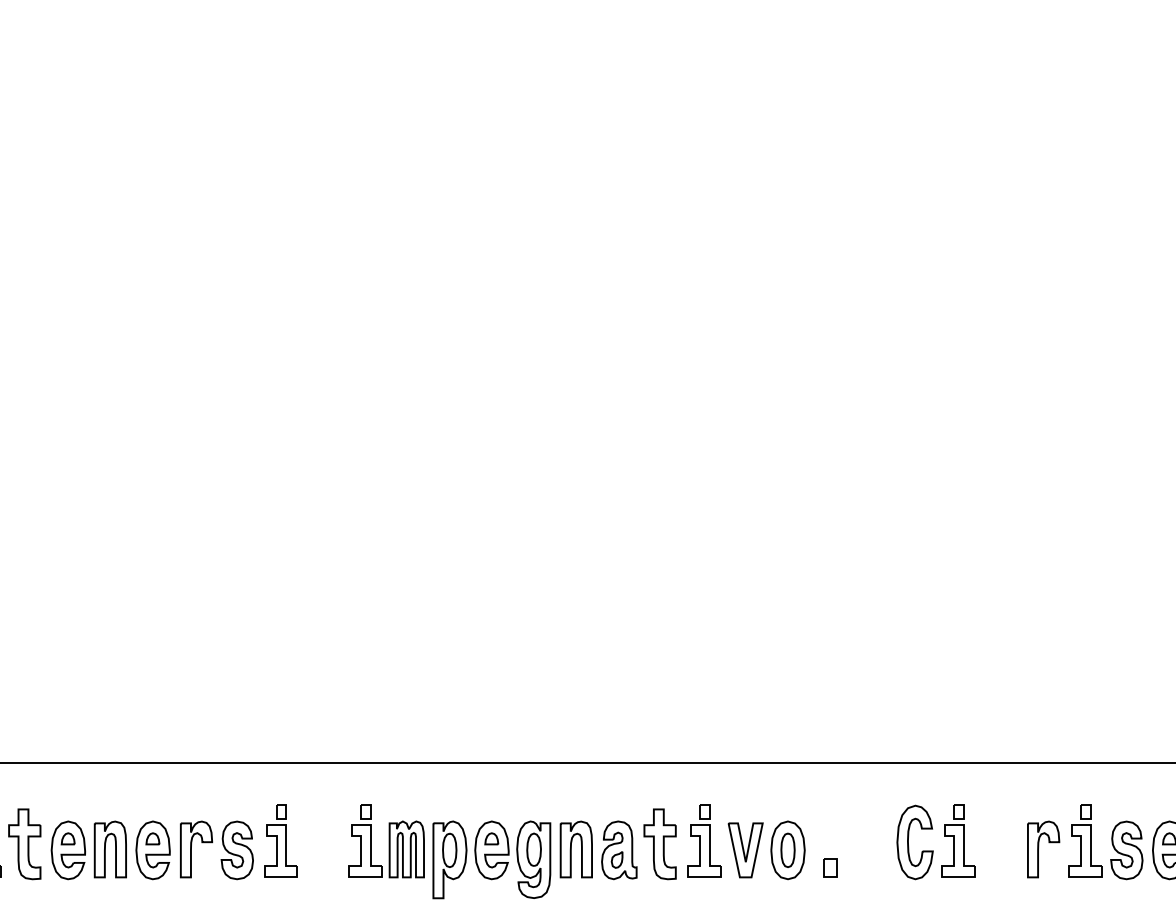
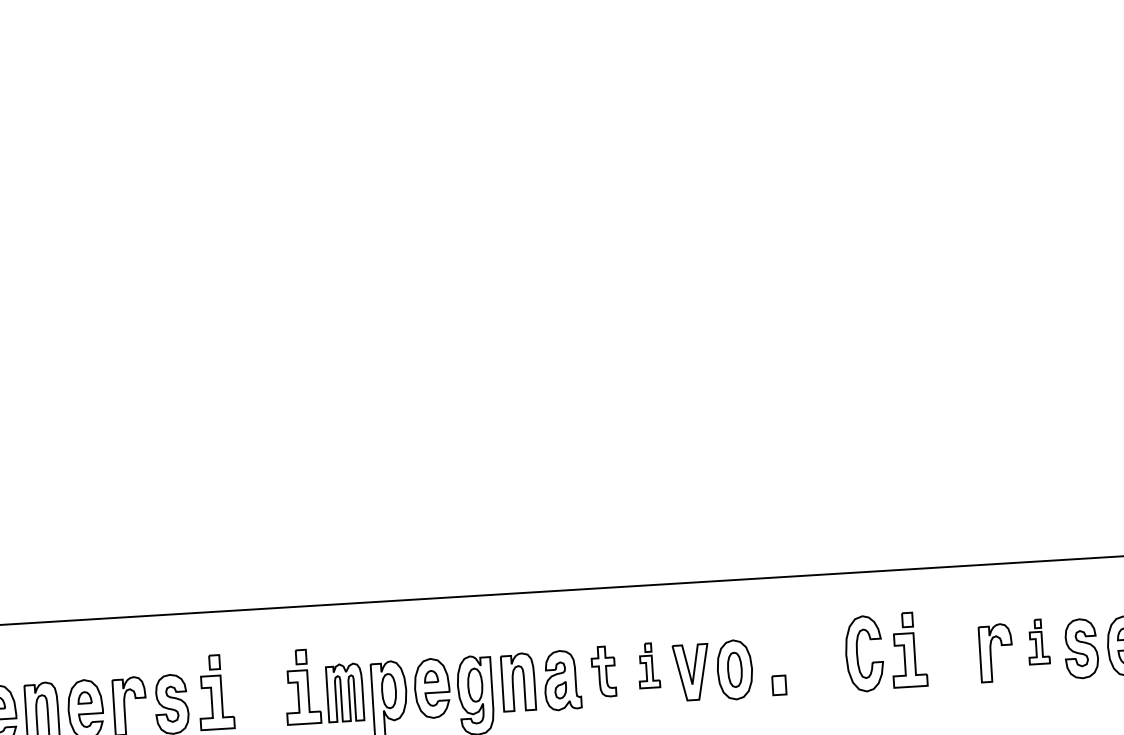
part: (704, 840) -> (648, 665), size x0.6
part: (1085, 840) -> (1038, 641), size x0.6
part: (659, 844) -> (603, 671), size x0.7

